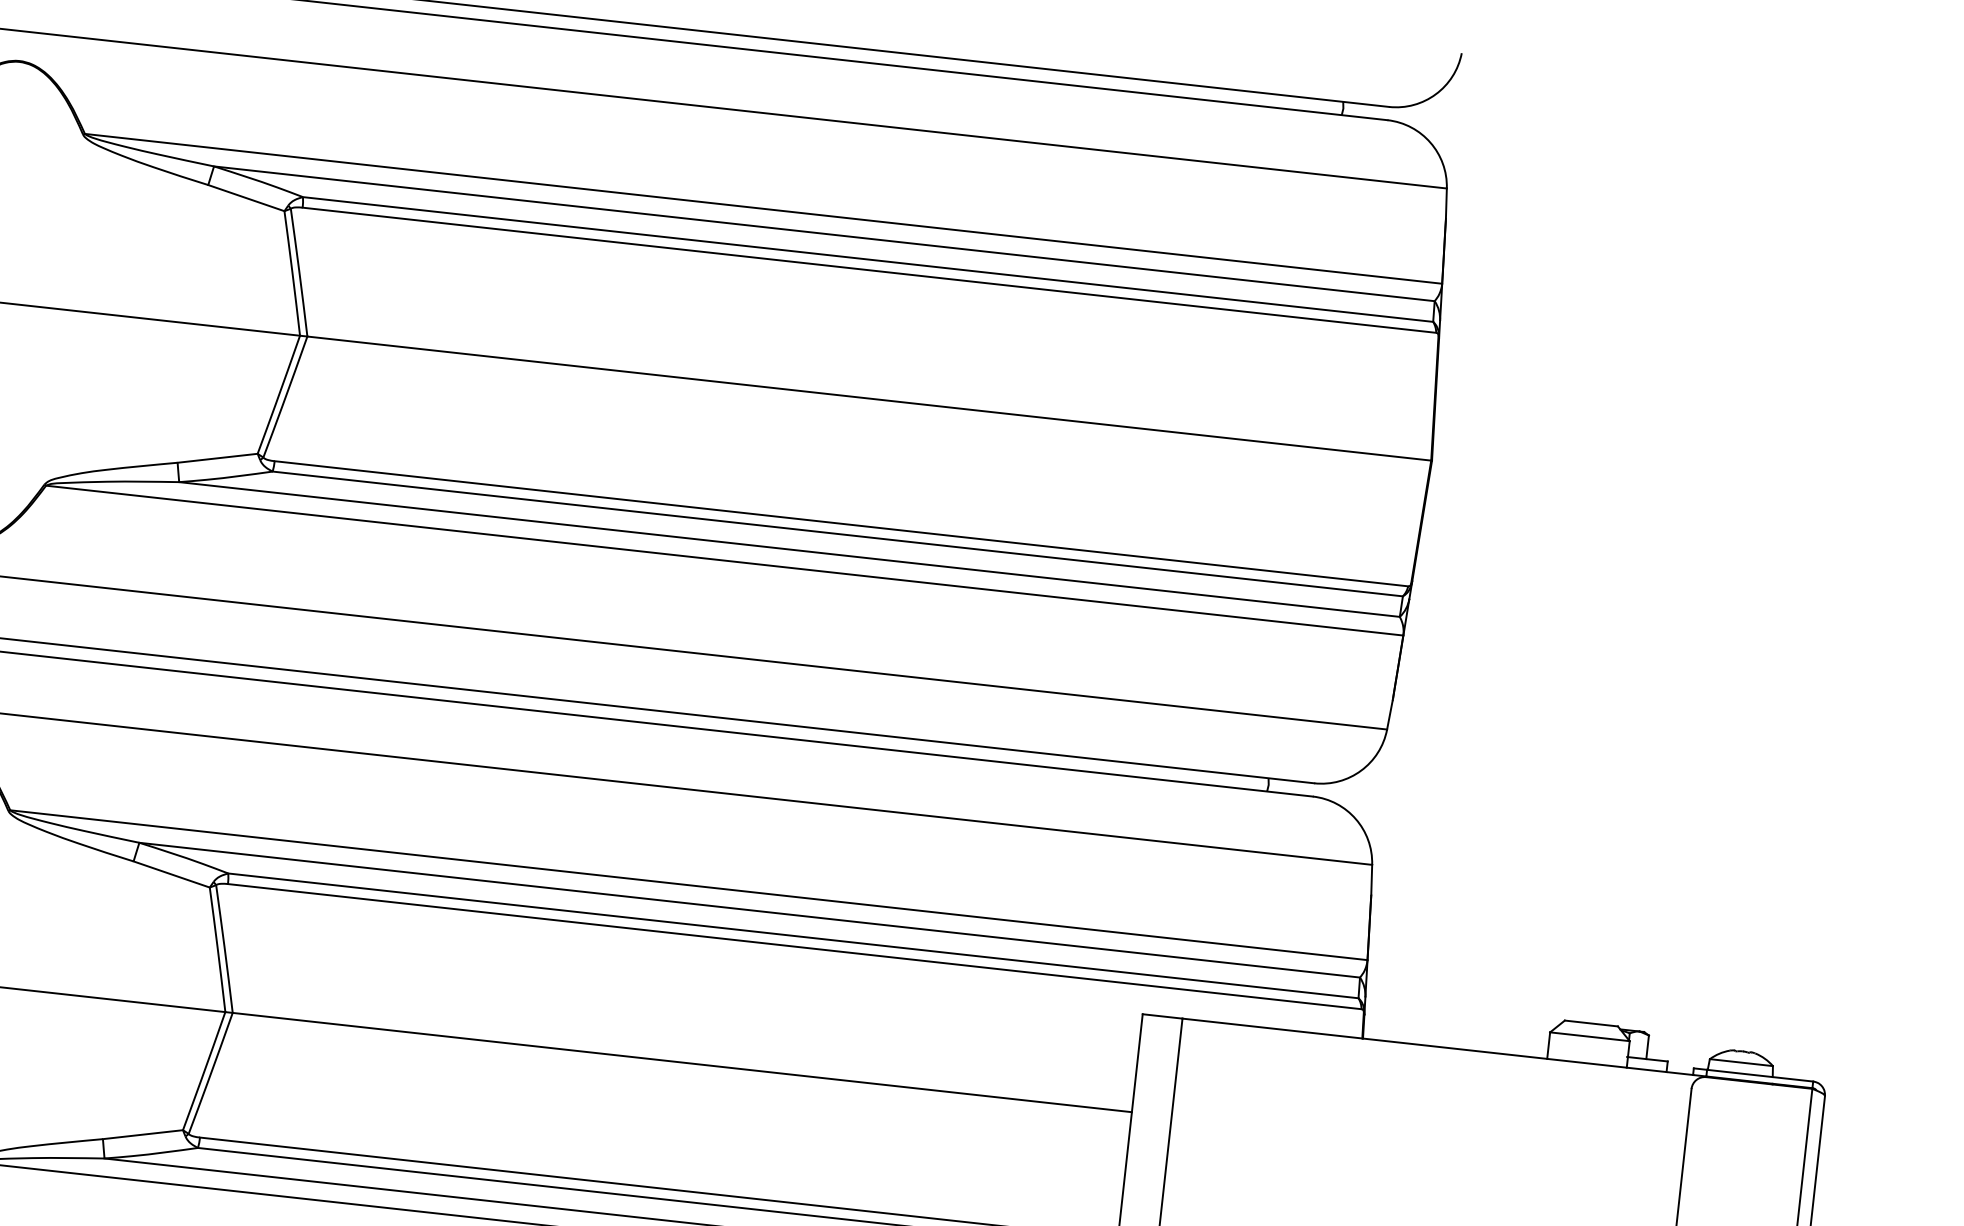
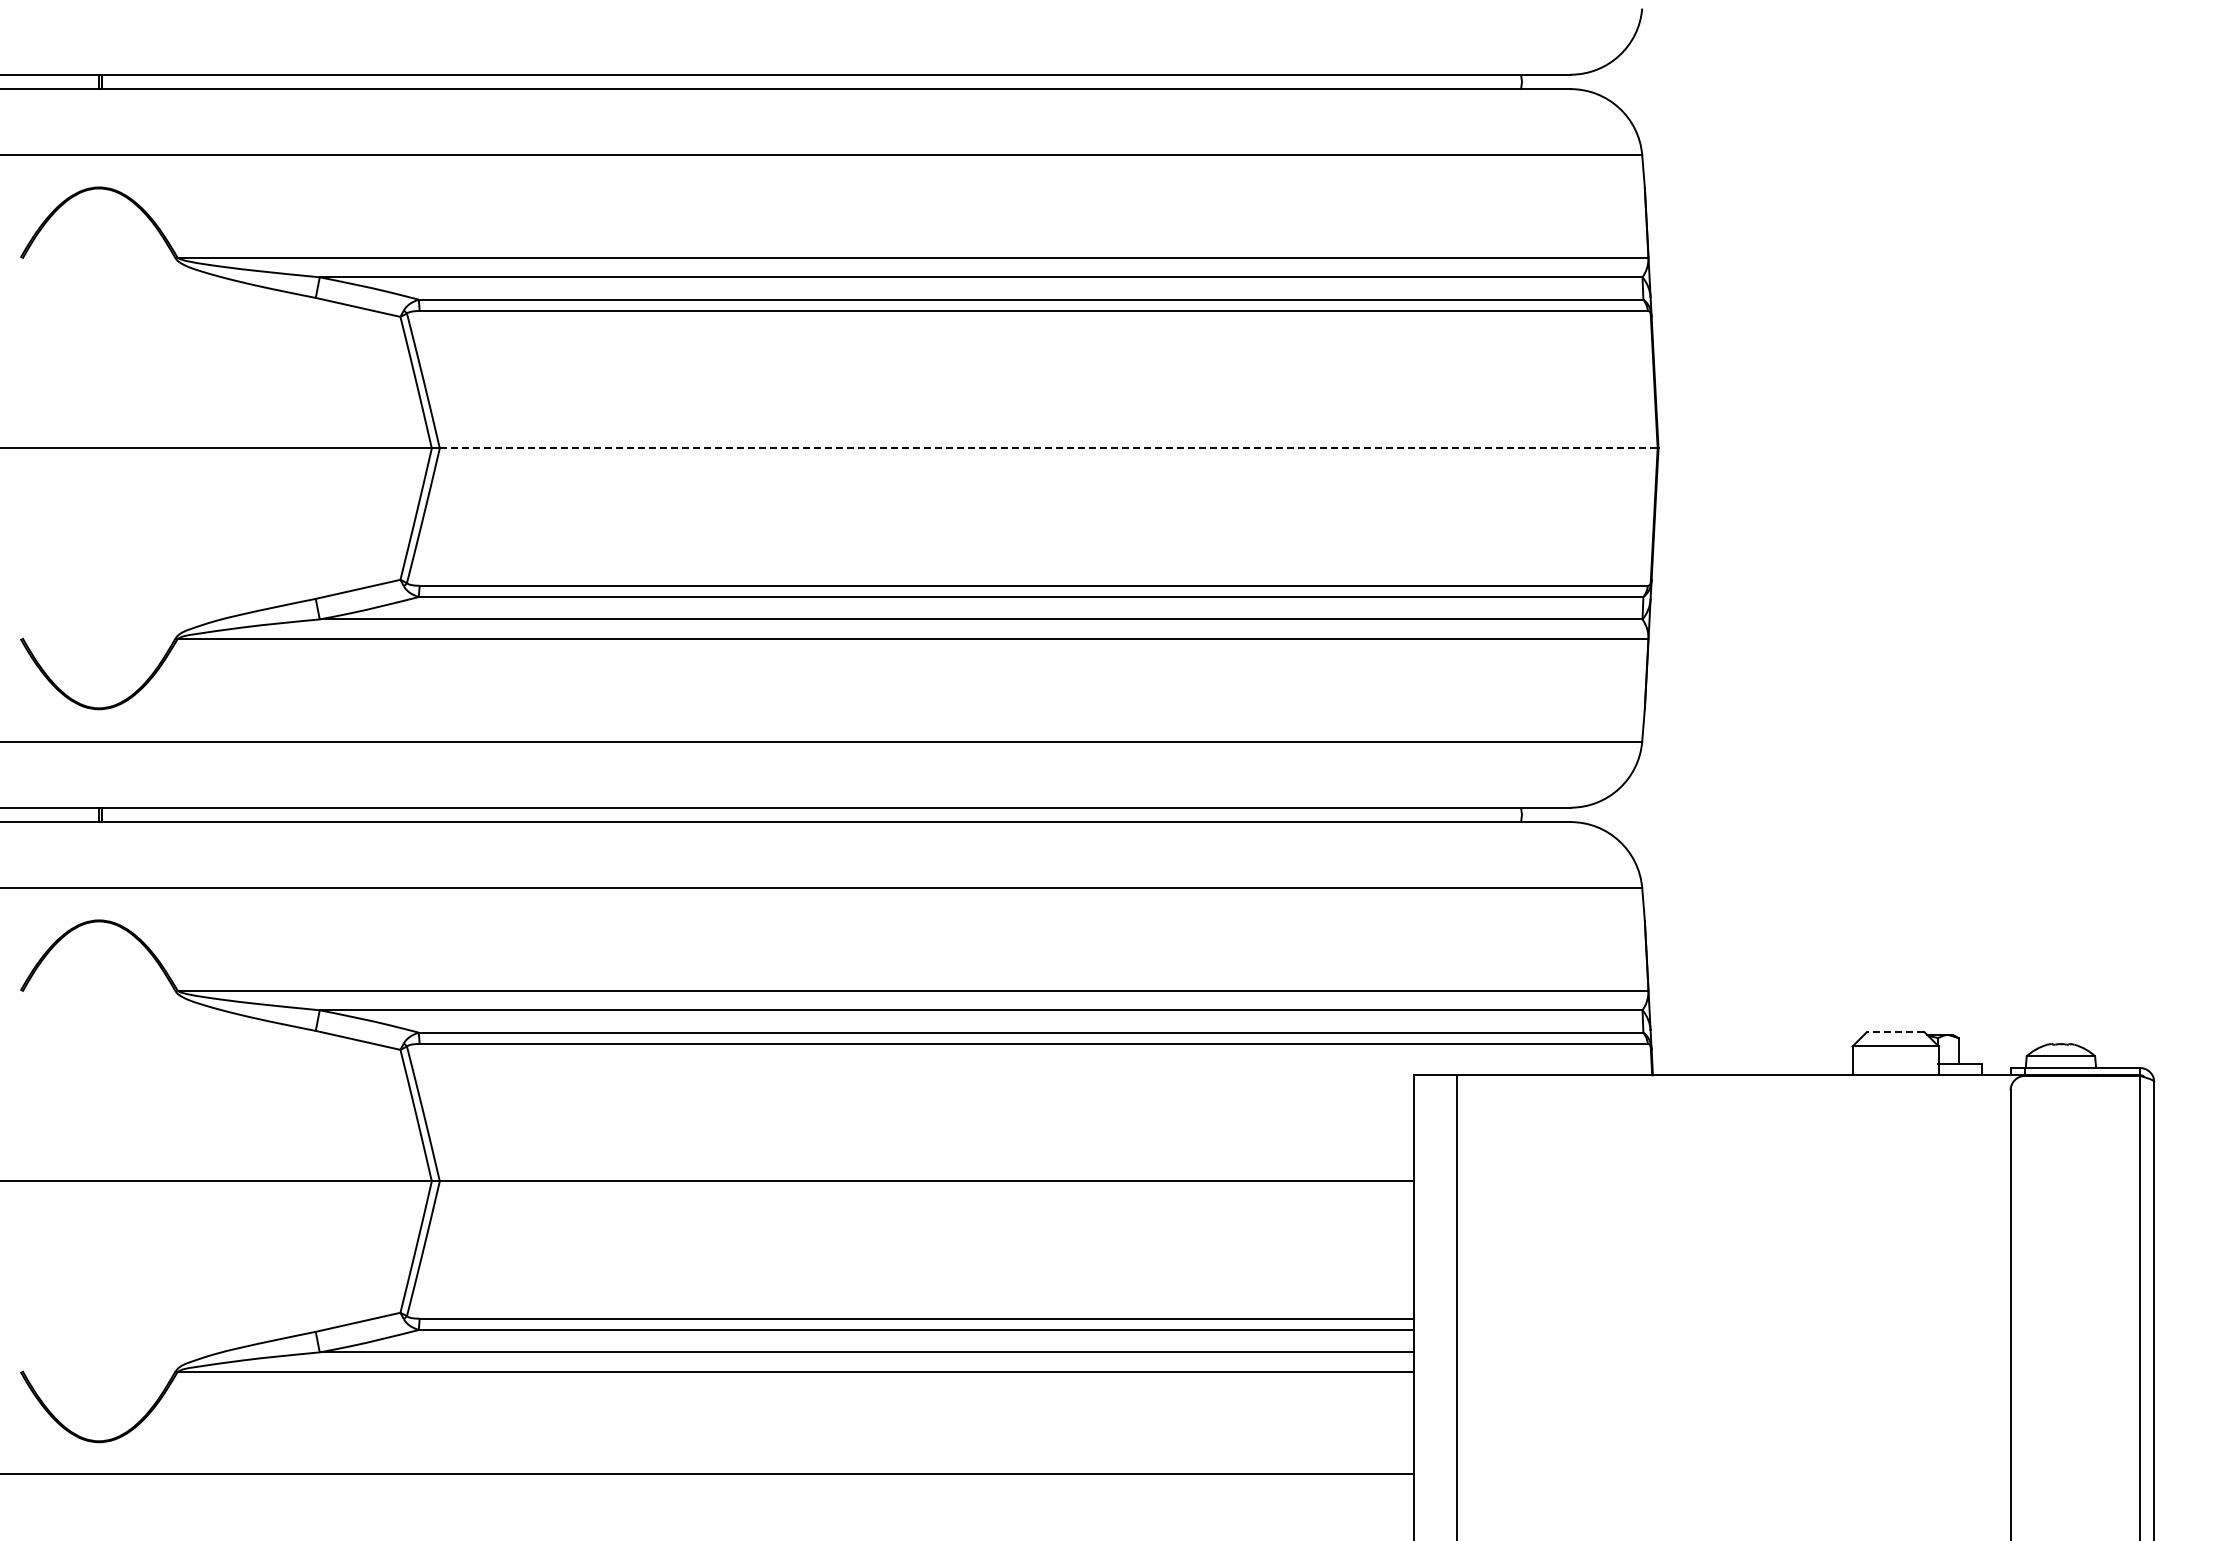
line: (869, 398) -> (1048, 448), solid -> dashed
line: (1591, 1023) -> (1895, 1032), solid -> dashed

